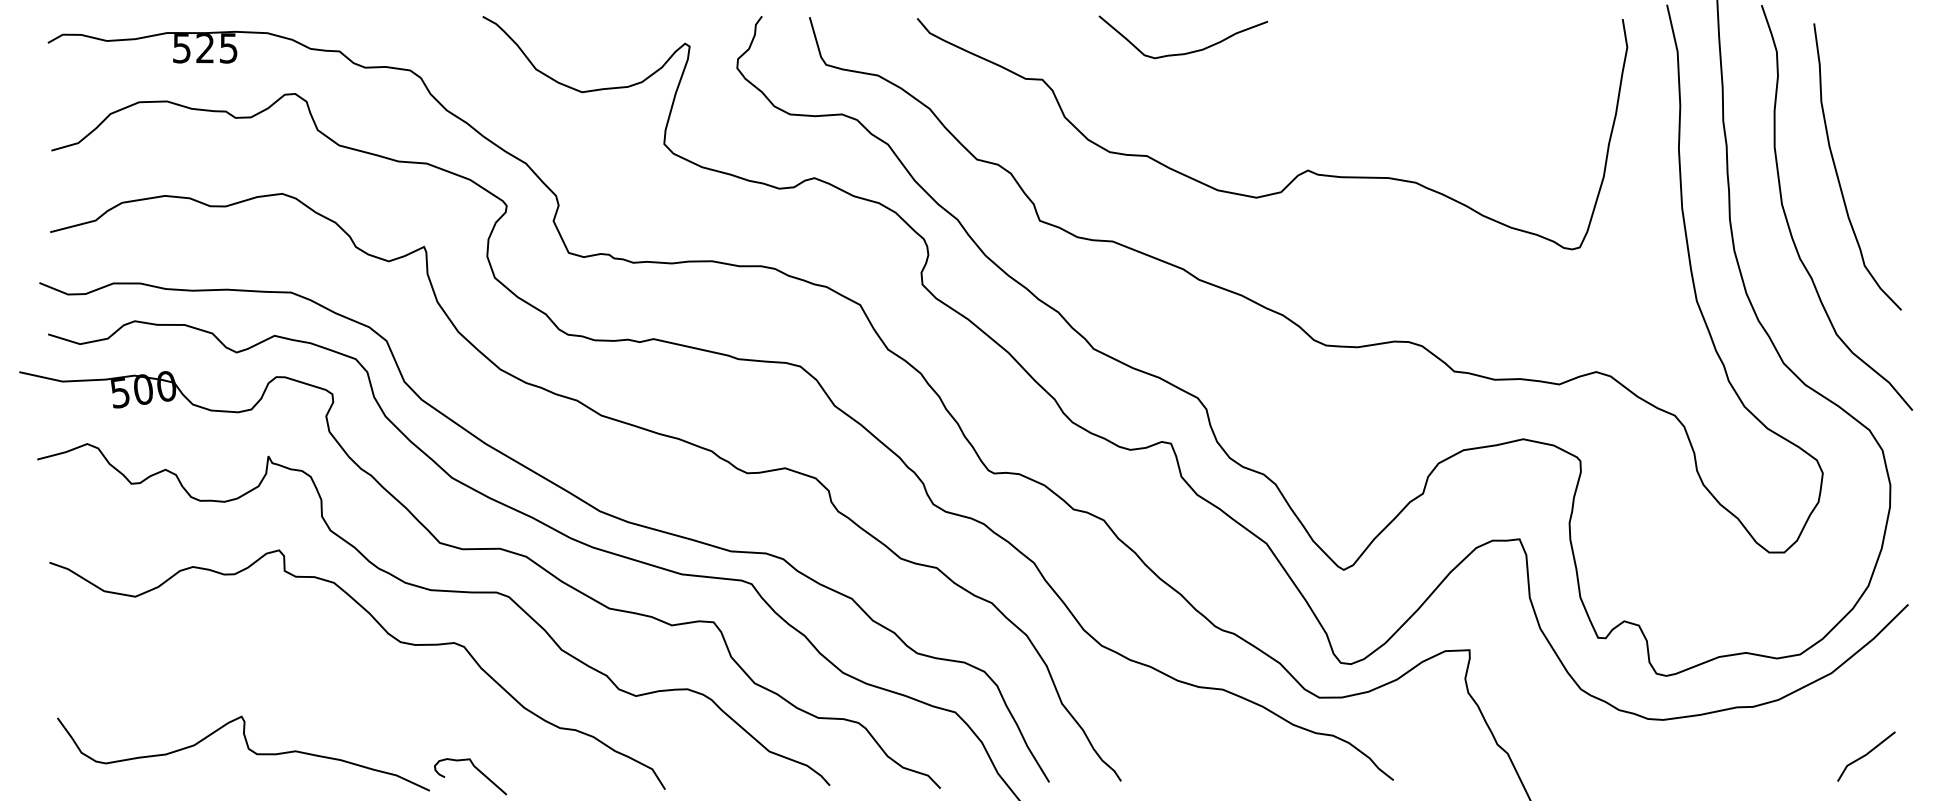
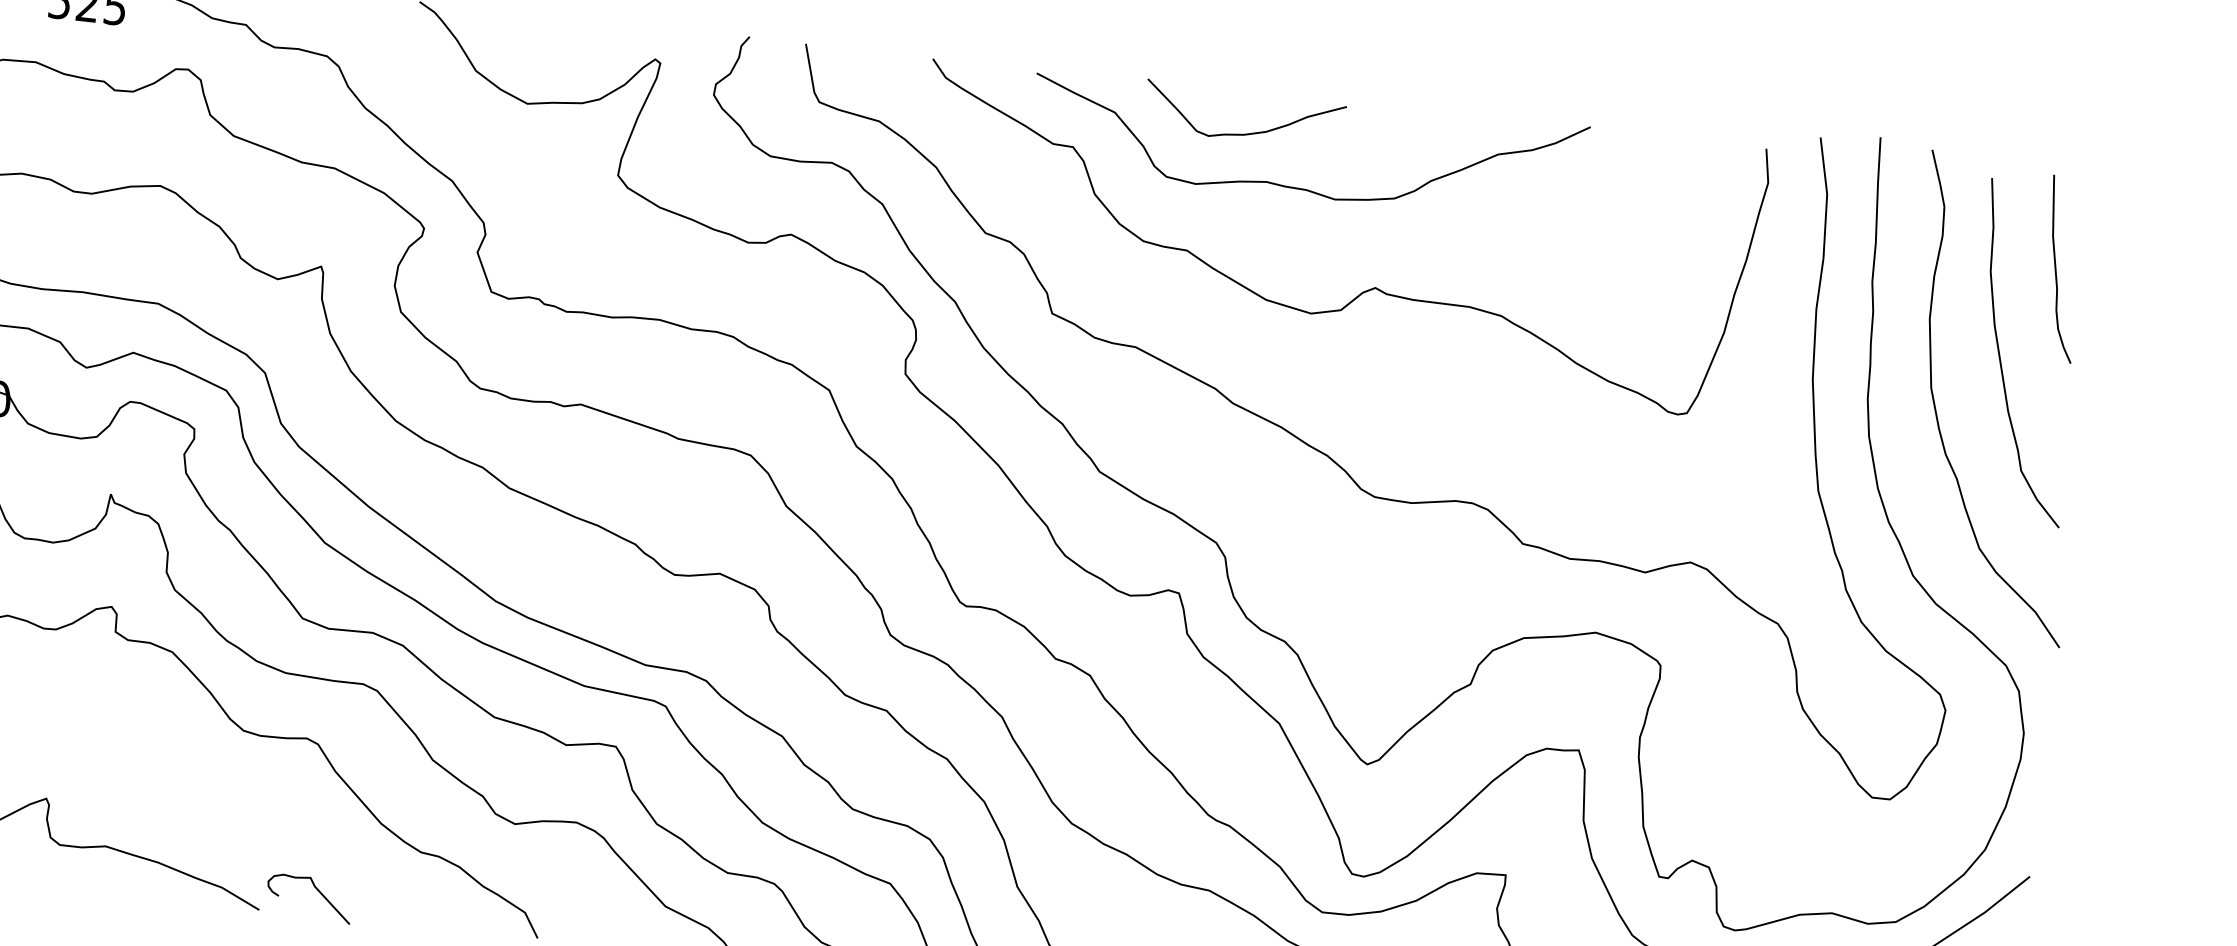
curve: (1239, 93) -> (1304, 188), added
curve: (1876, 93) -> (2056, 268), added

